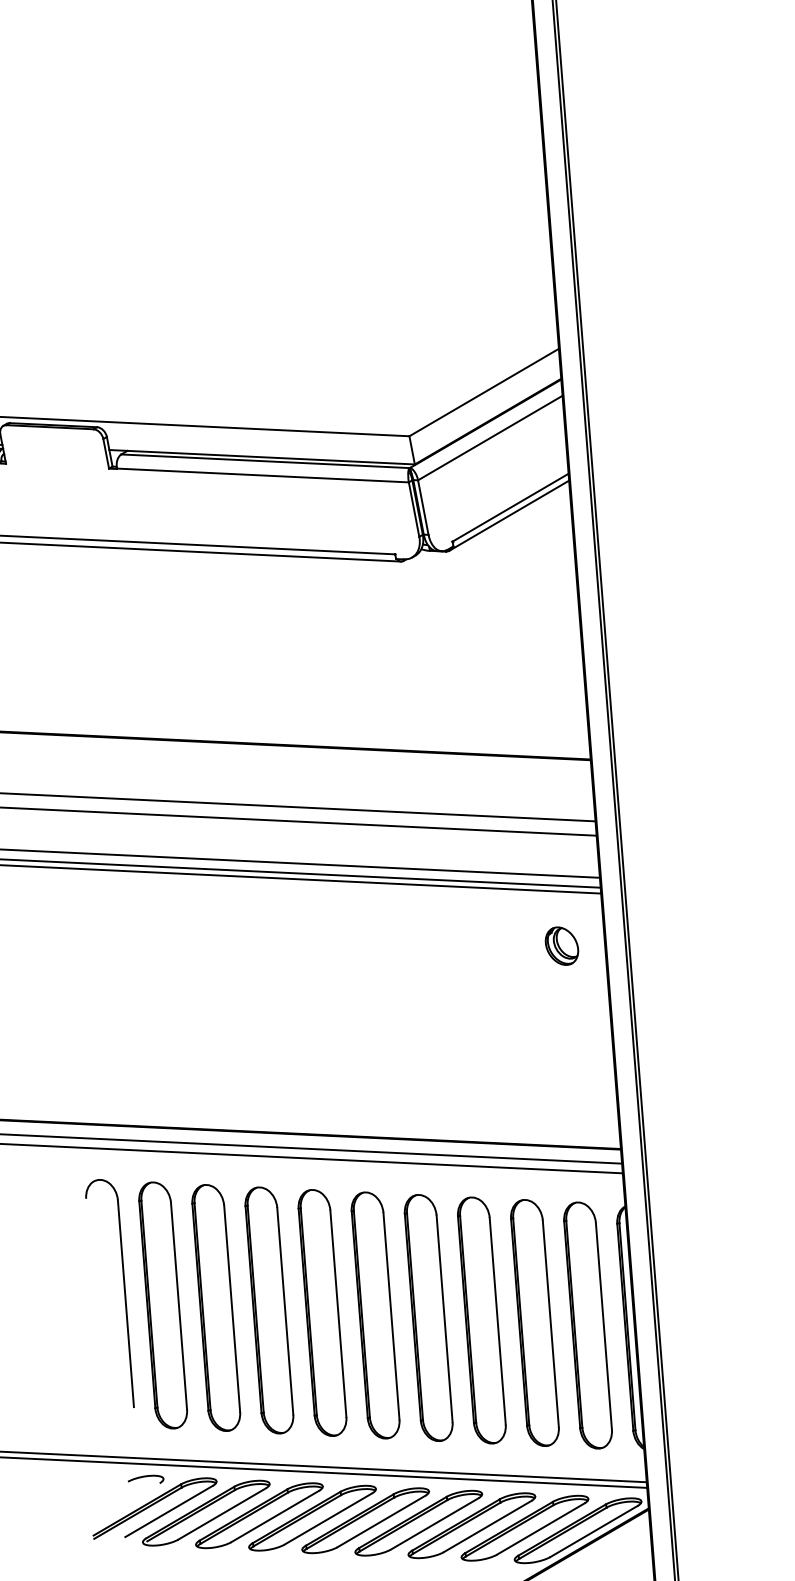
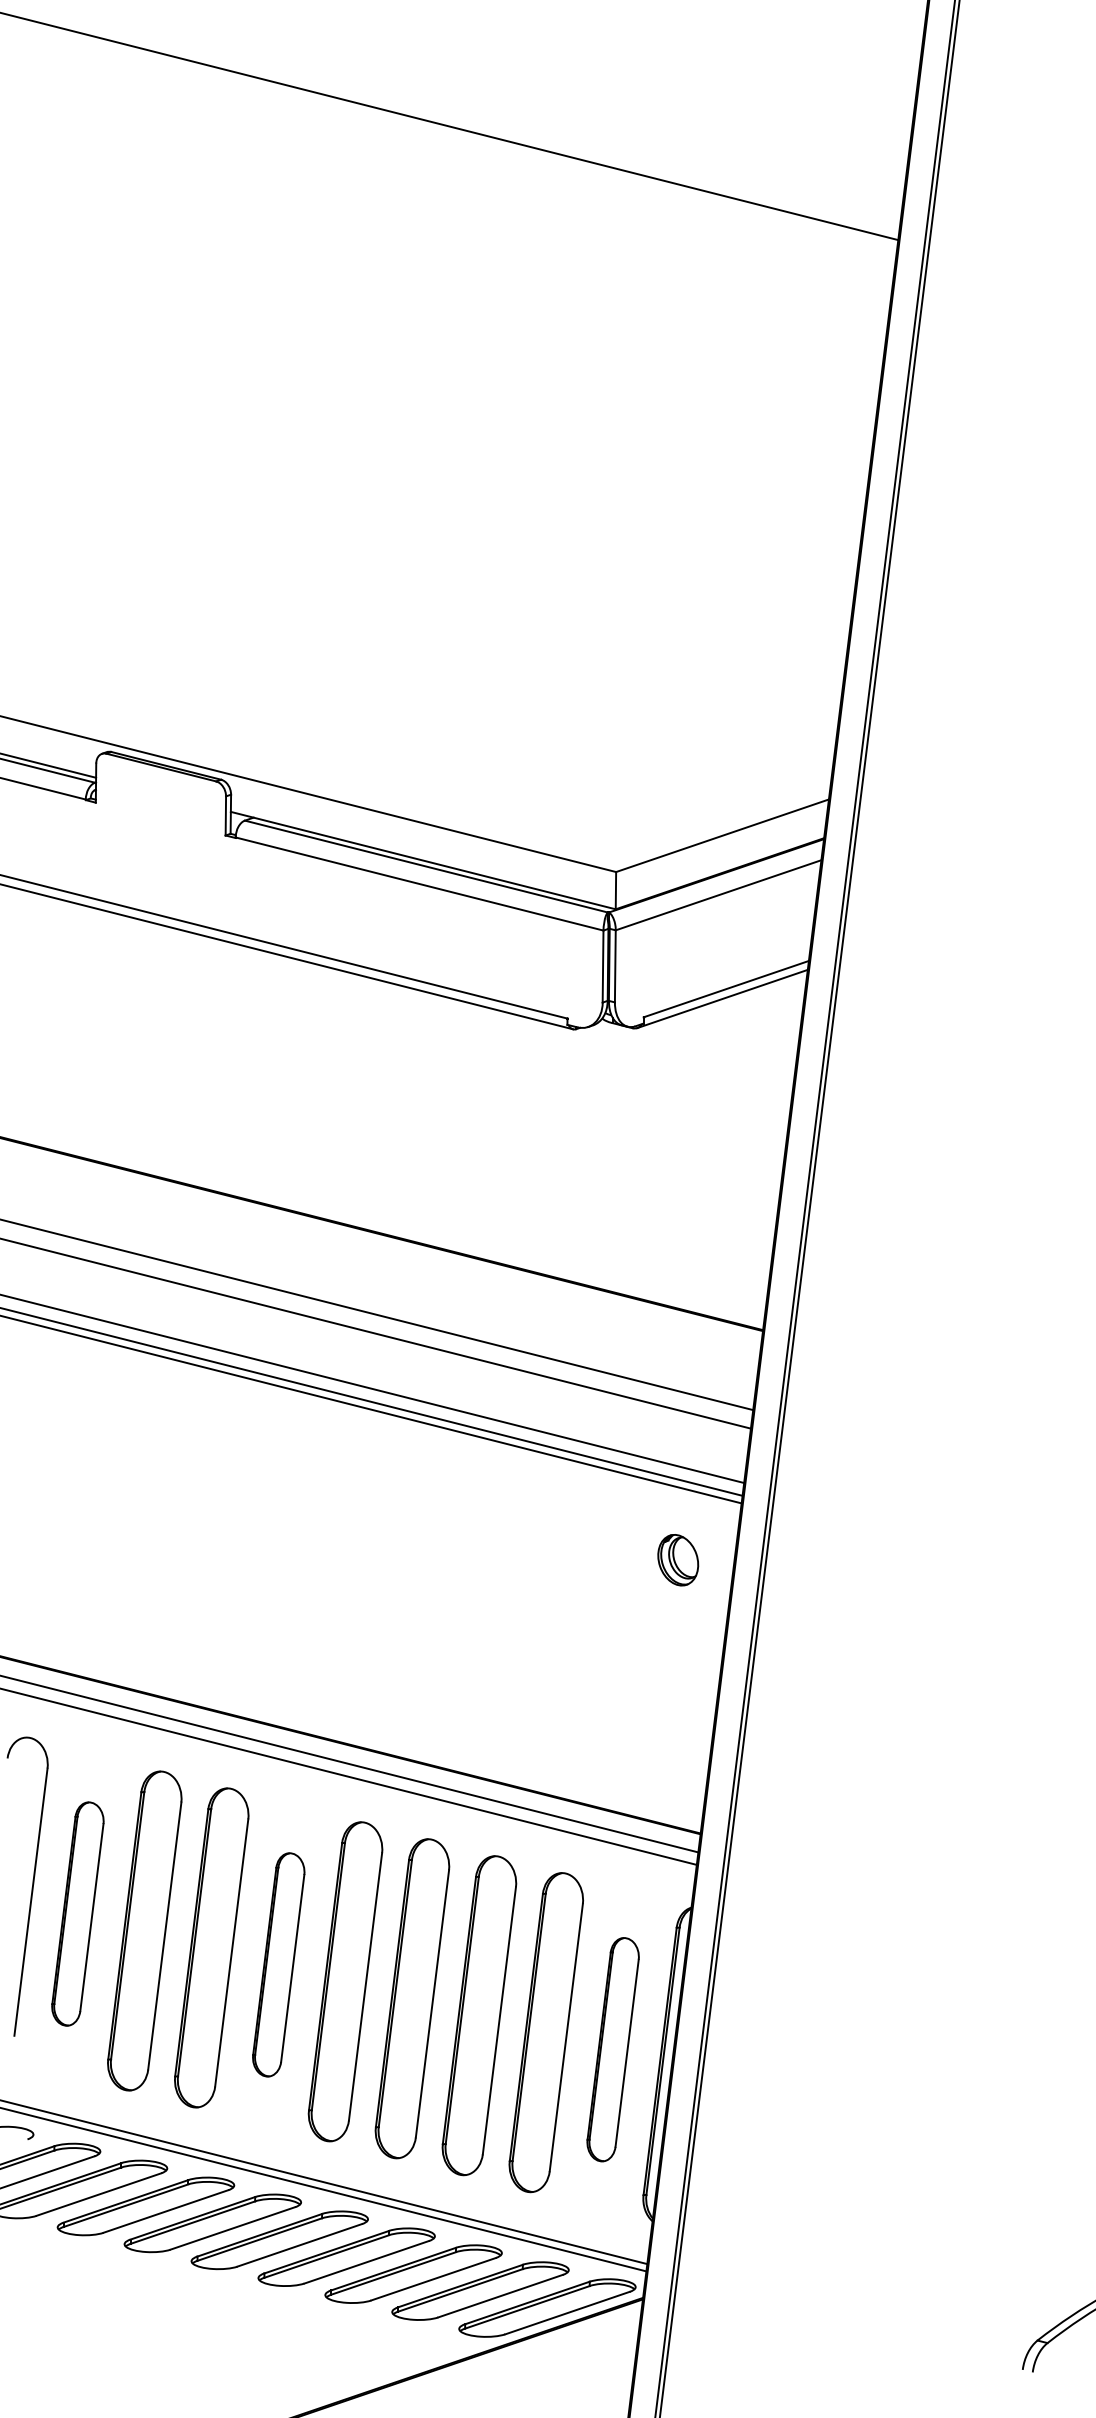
part: (162, 1305) -> (77, 1913), size x0.7
part: (322, 1312) -> (278, 1964), size x0.7
part: (587, 1325) -> (612, 2049), size x0.7

